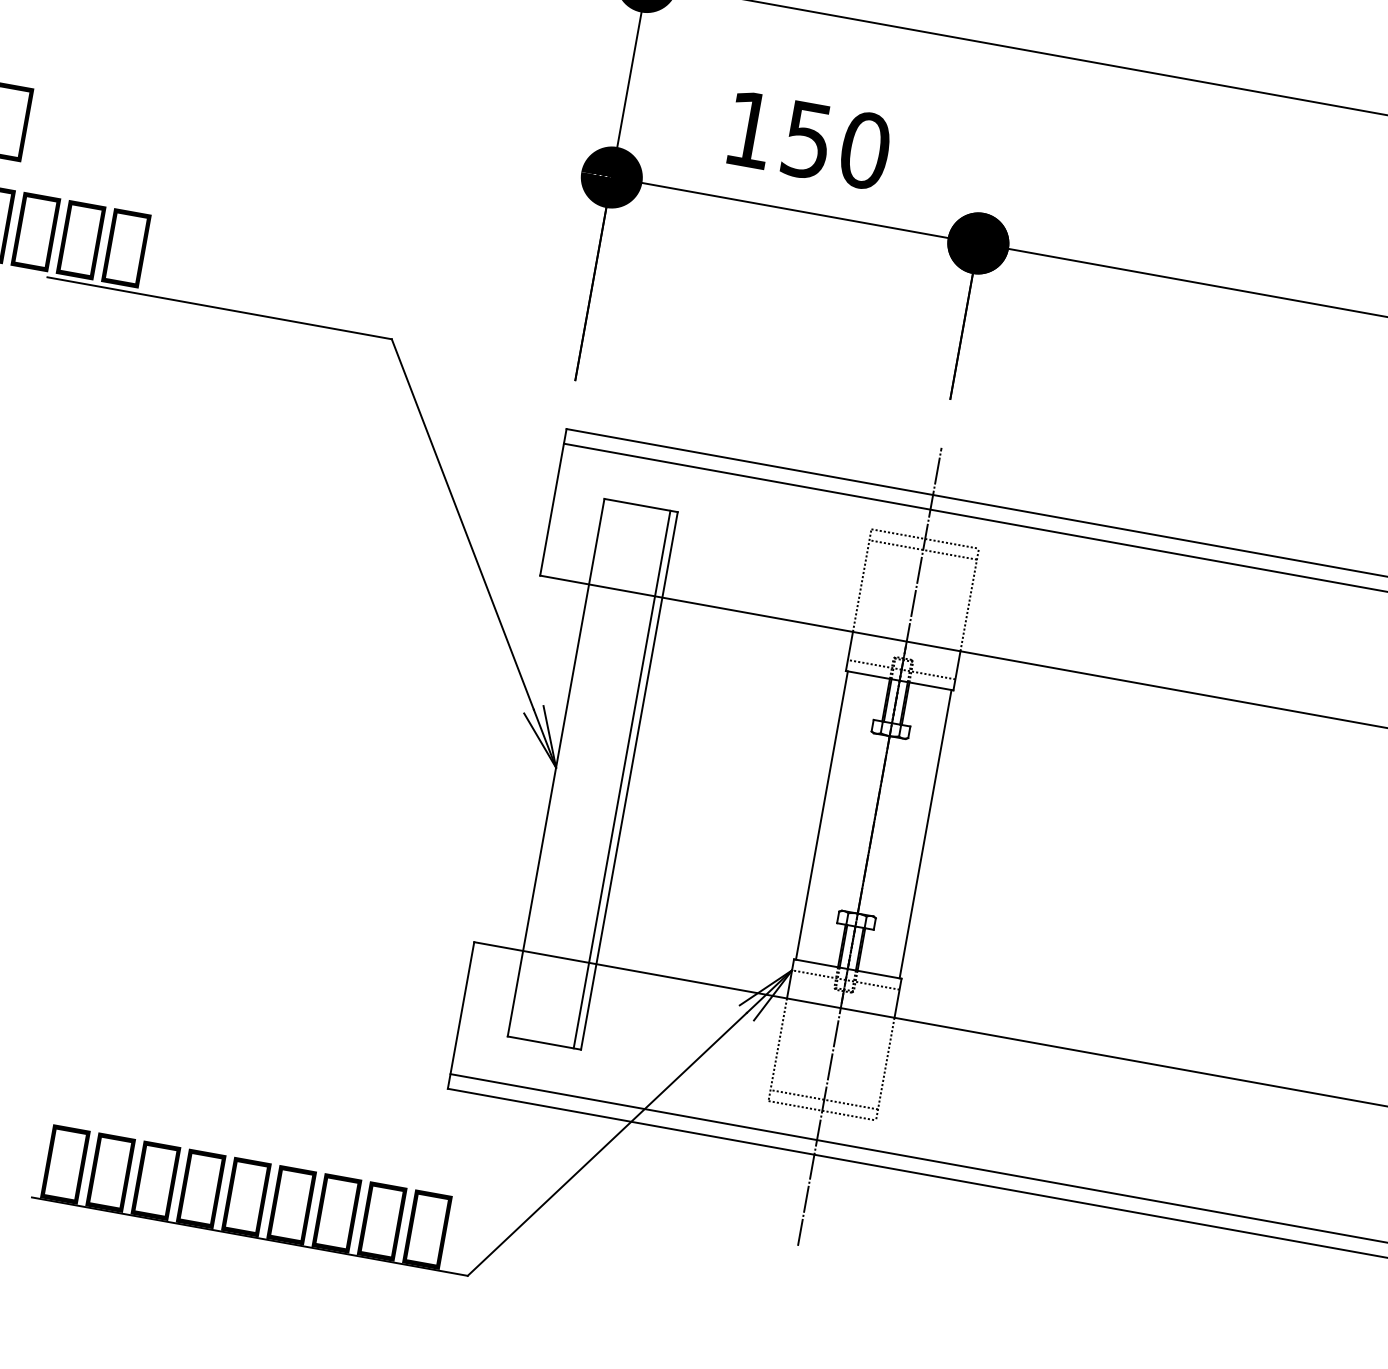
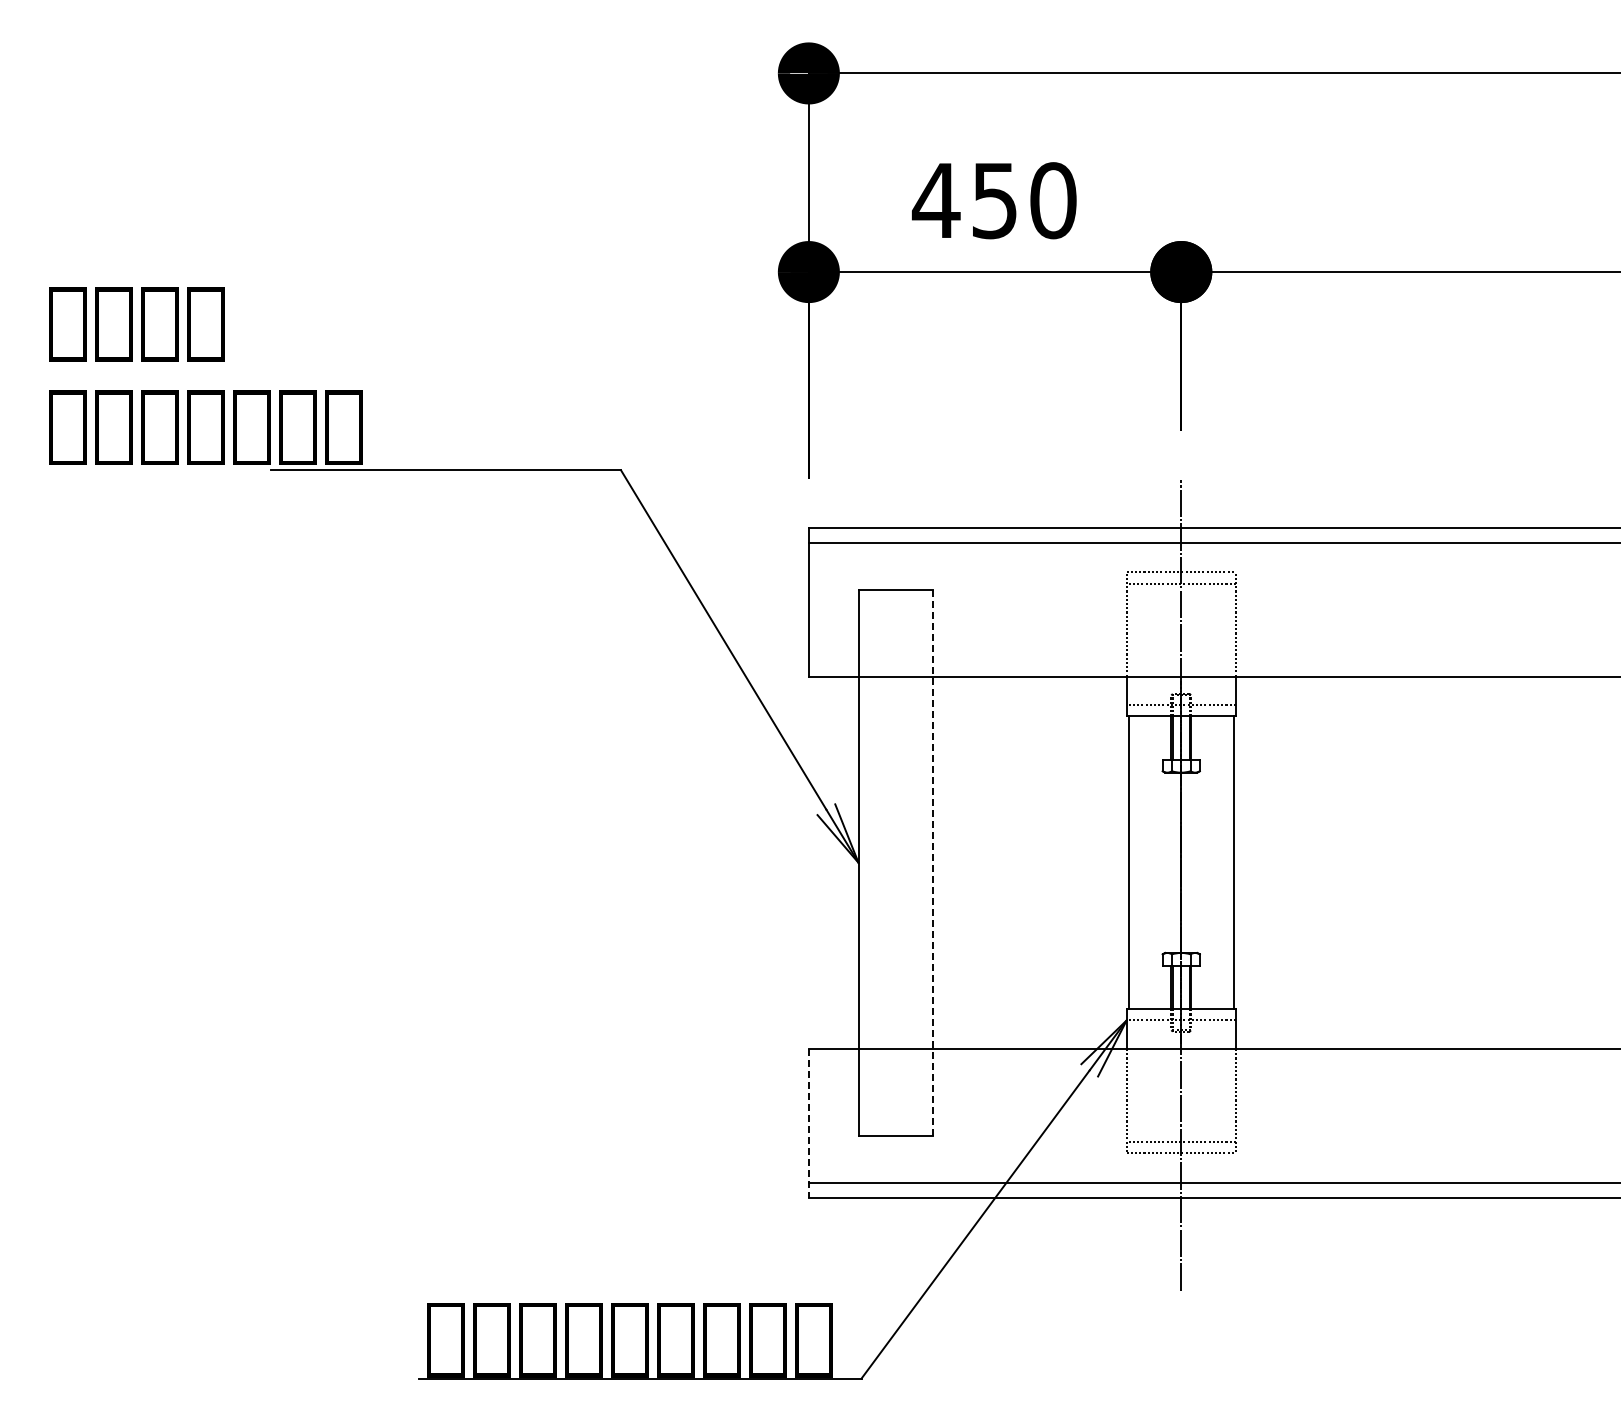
text: (749, 129) -> (935, 200), 150 -> 450
line: (622, 779) -> (925, 862), removed
line: (629, 780) -> (933, 862), solid -> dashed
line: (460, 1015) -> (808, 1123), solid -> dashed

